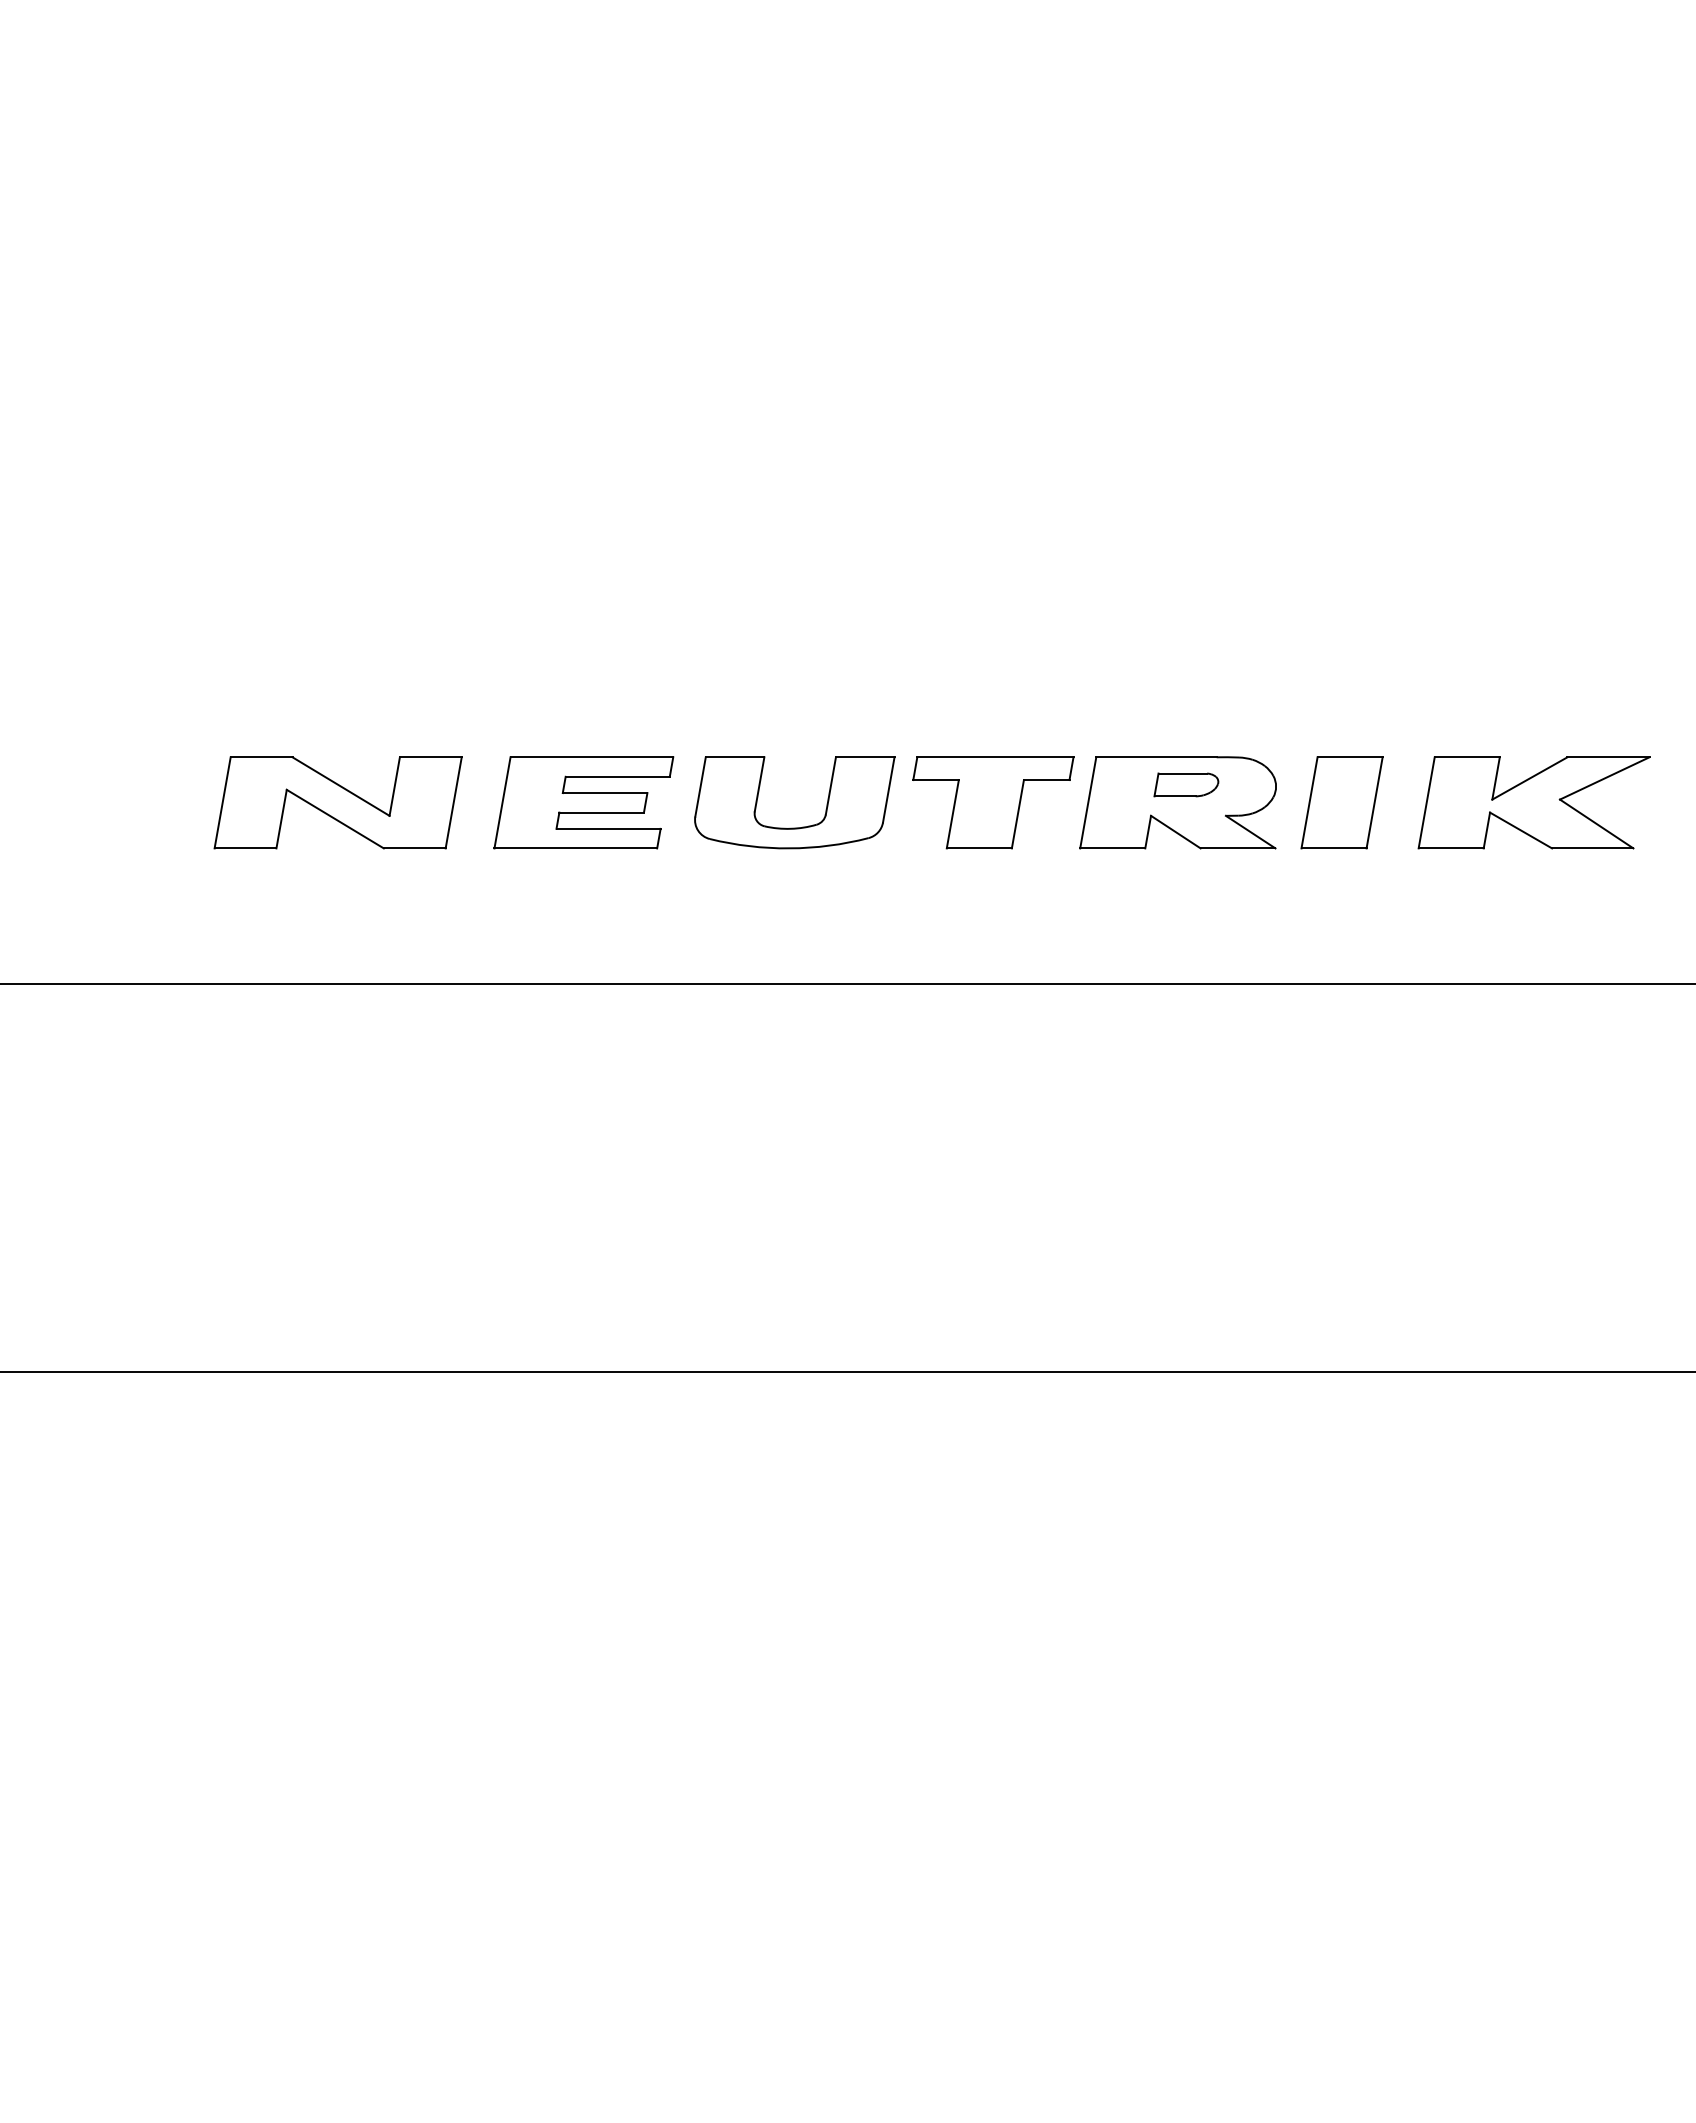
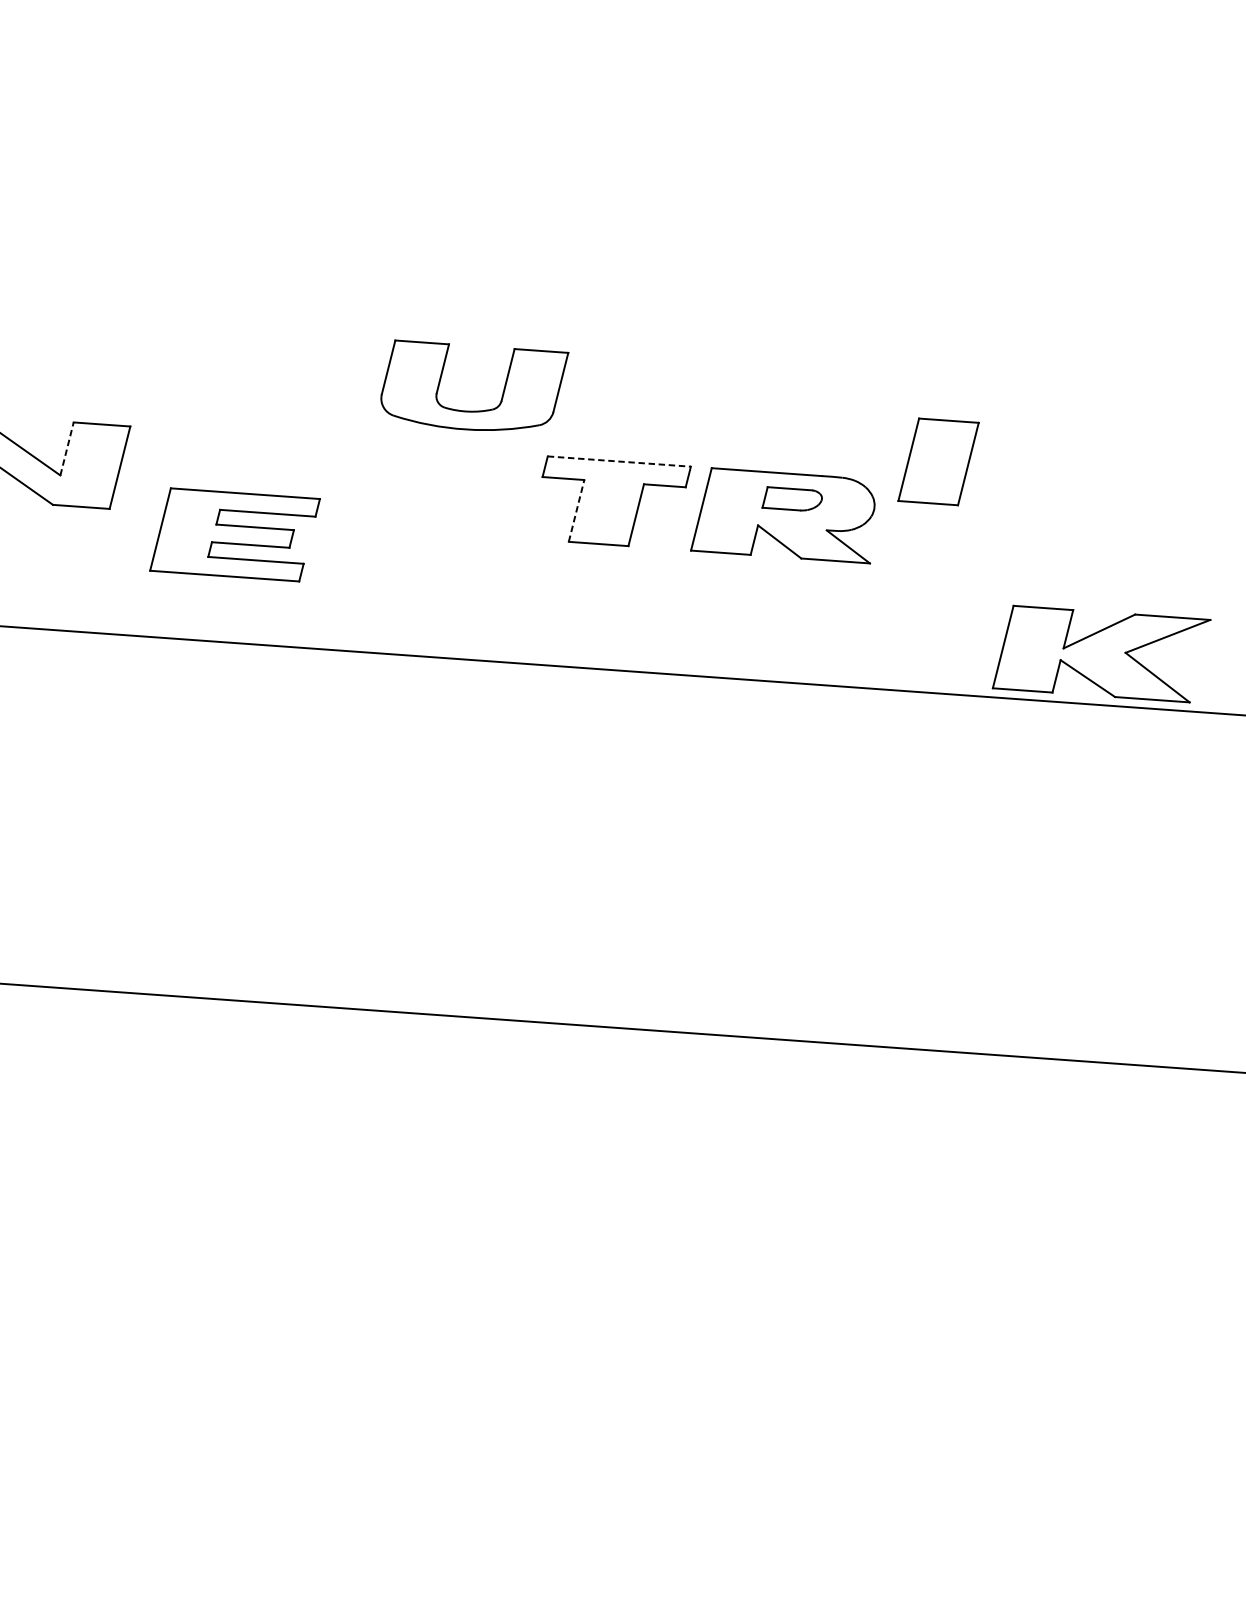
line: (995, 757) -> (619, 461), solid -> dashed
line: (394, 786) -> (66, 448), solid -> dashed
part: (583, 802) -> (234, 534), moved
part: (1341, 802) -> (938, 461), moved
part: (1533, 802) -> (1101, 653), moved
line: (952, 814) -> (576, 511), solid -> dashed
part: (794, 827) -> (472, 410), moved

